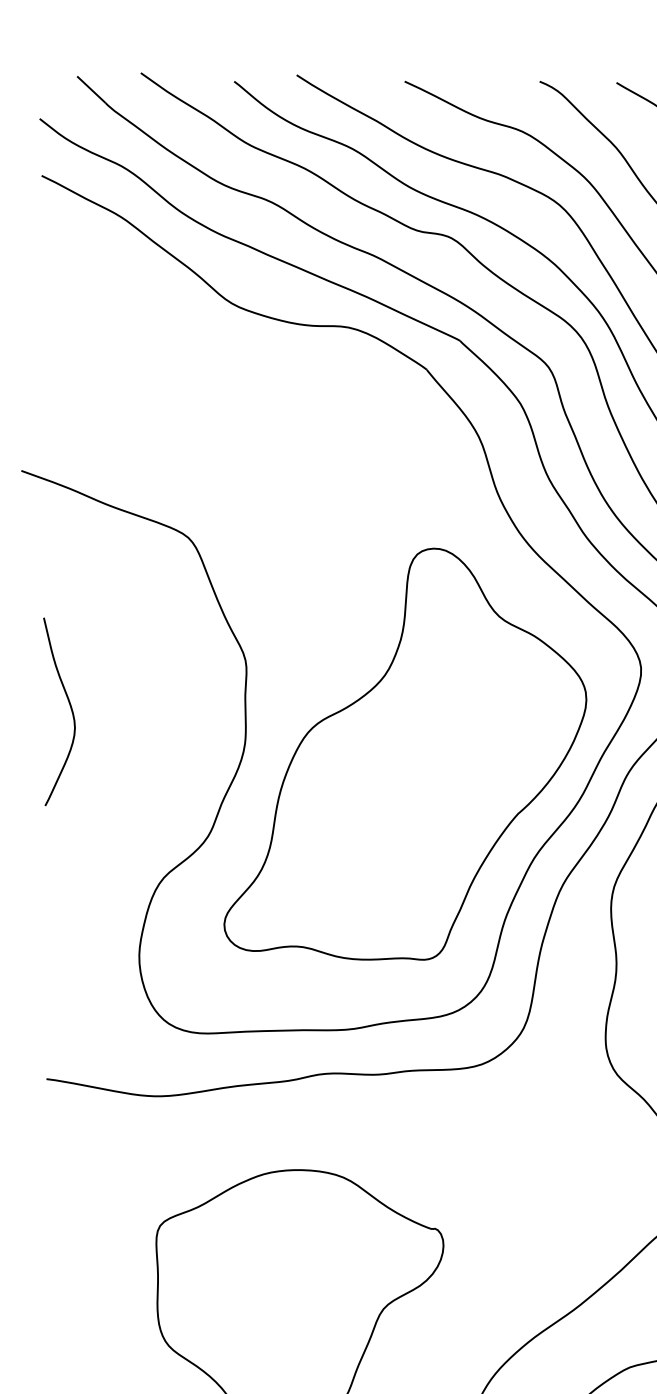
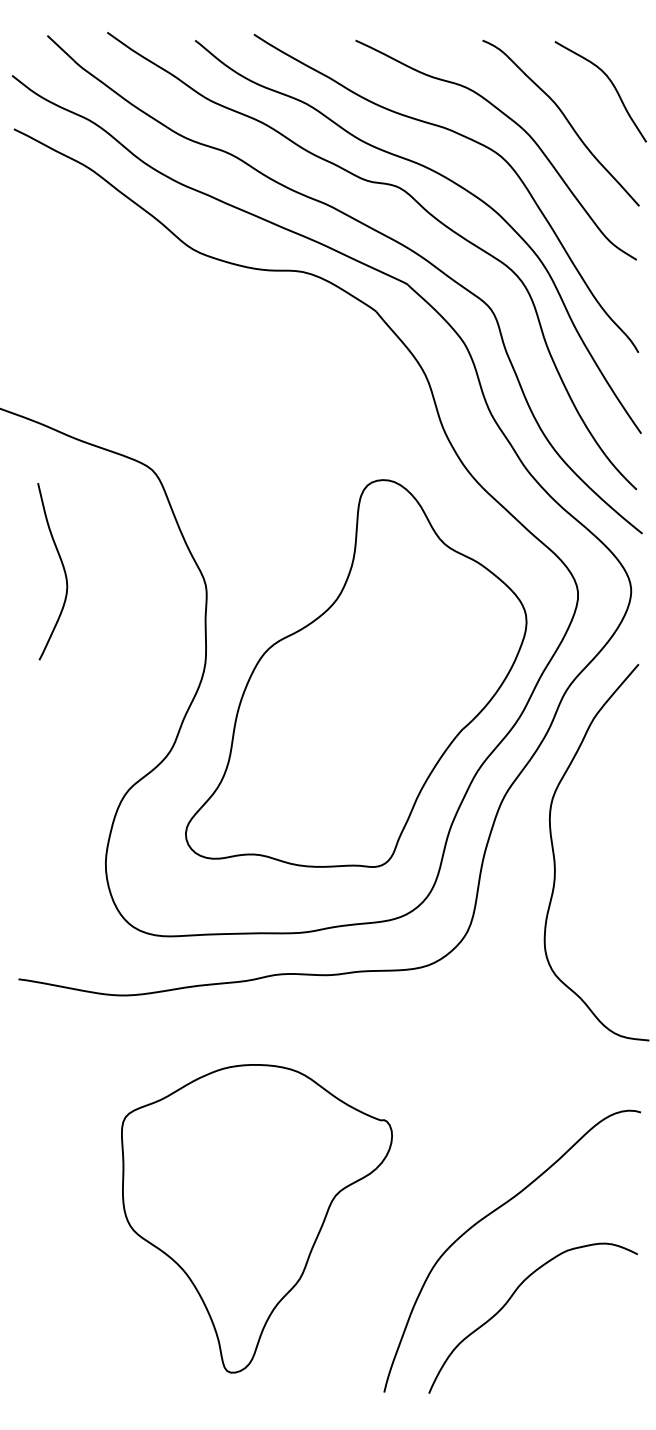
curve: (69, 707) -> (62, 567), moved

